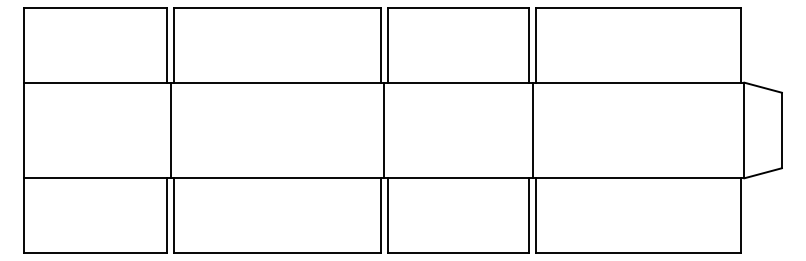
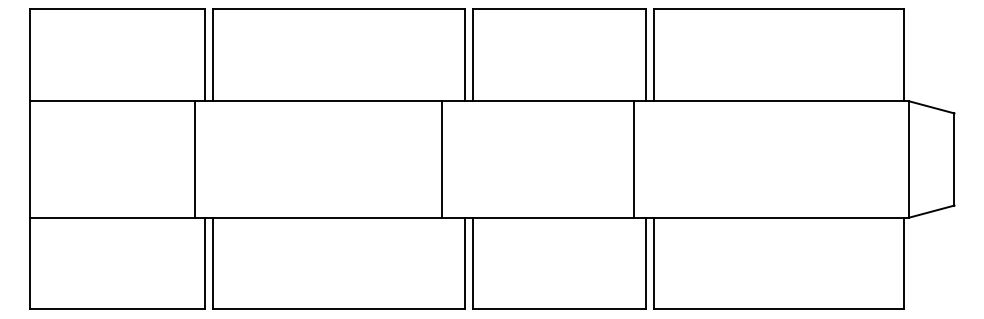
line: (170, 130) -> (194, 159), moved
line: (384, 130) -> (442, 159), moved
line: (532, 130) -> (634, 159), moved

